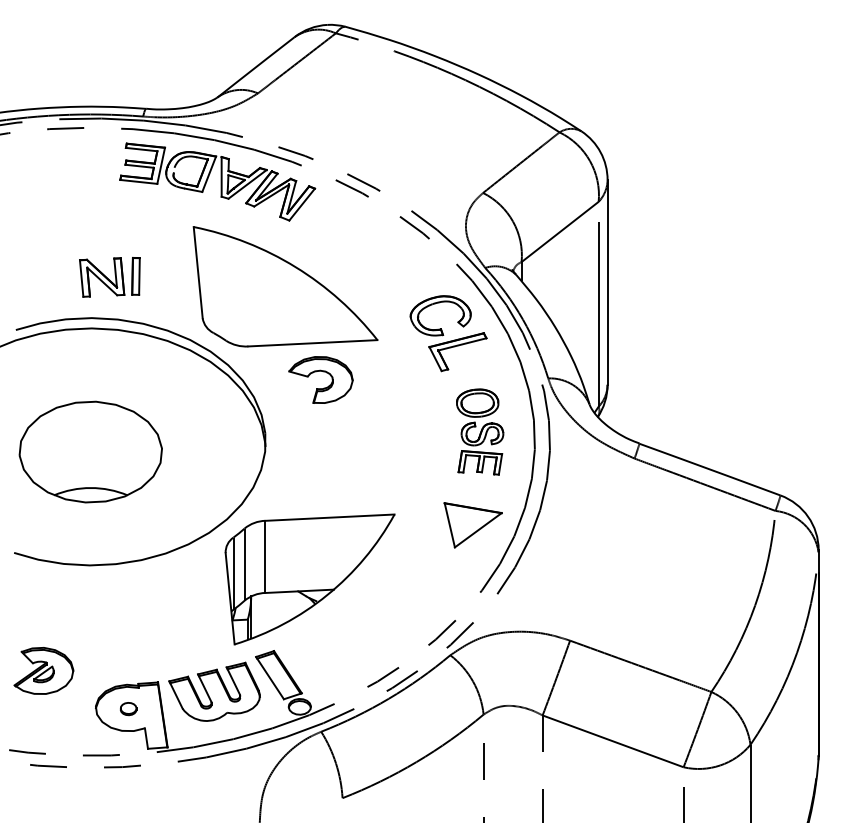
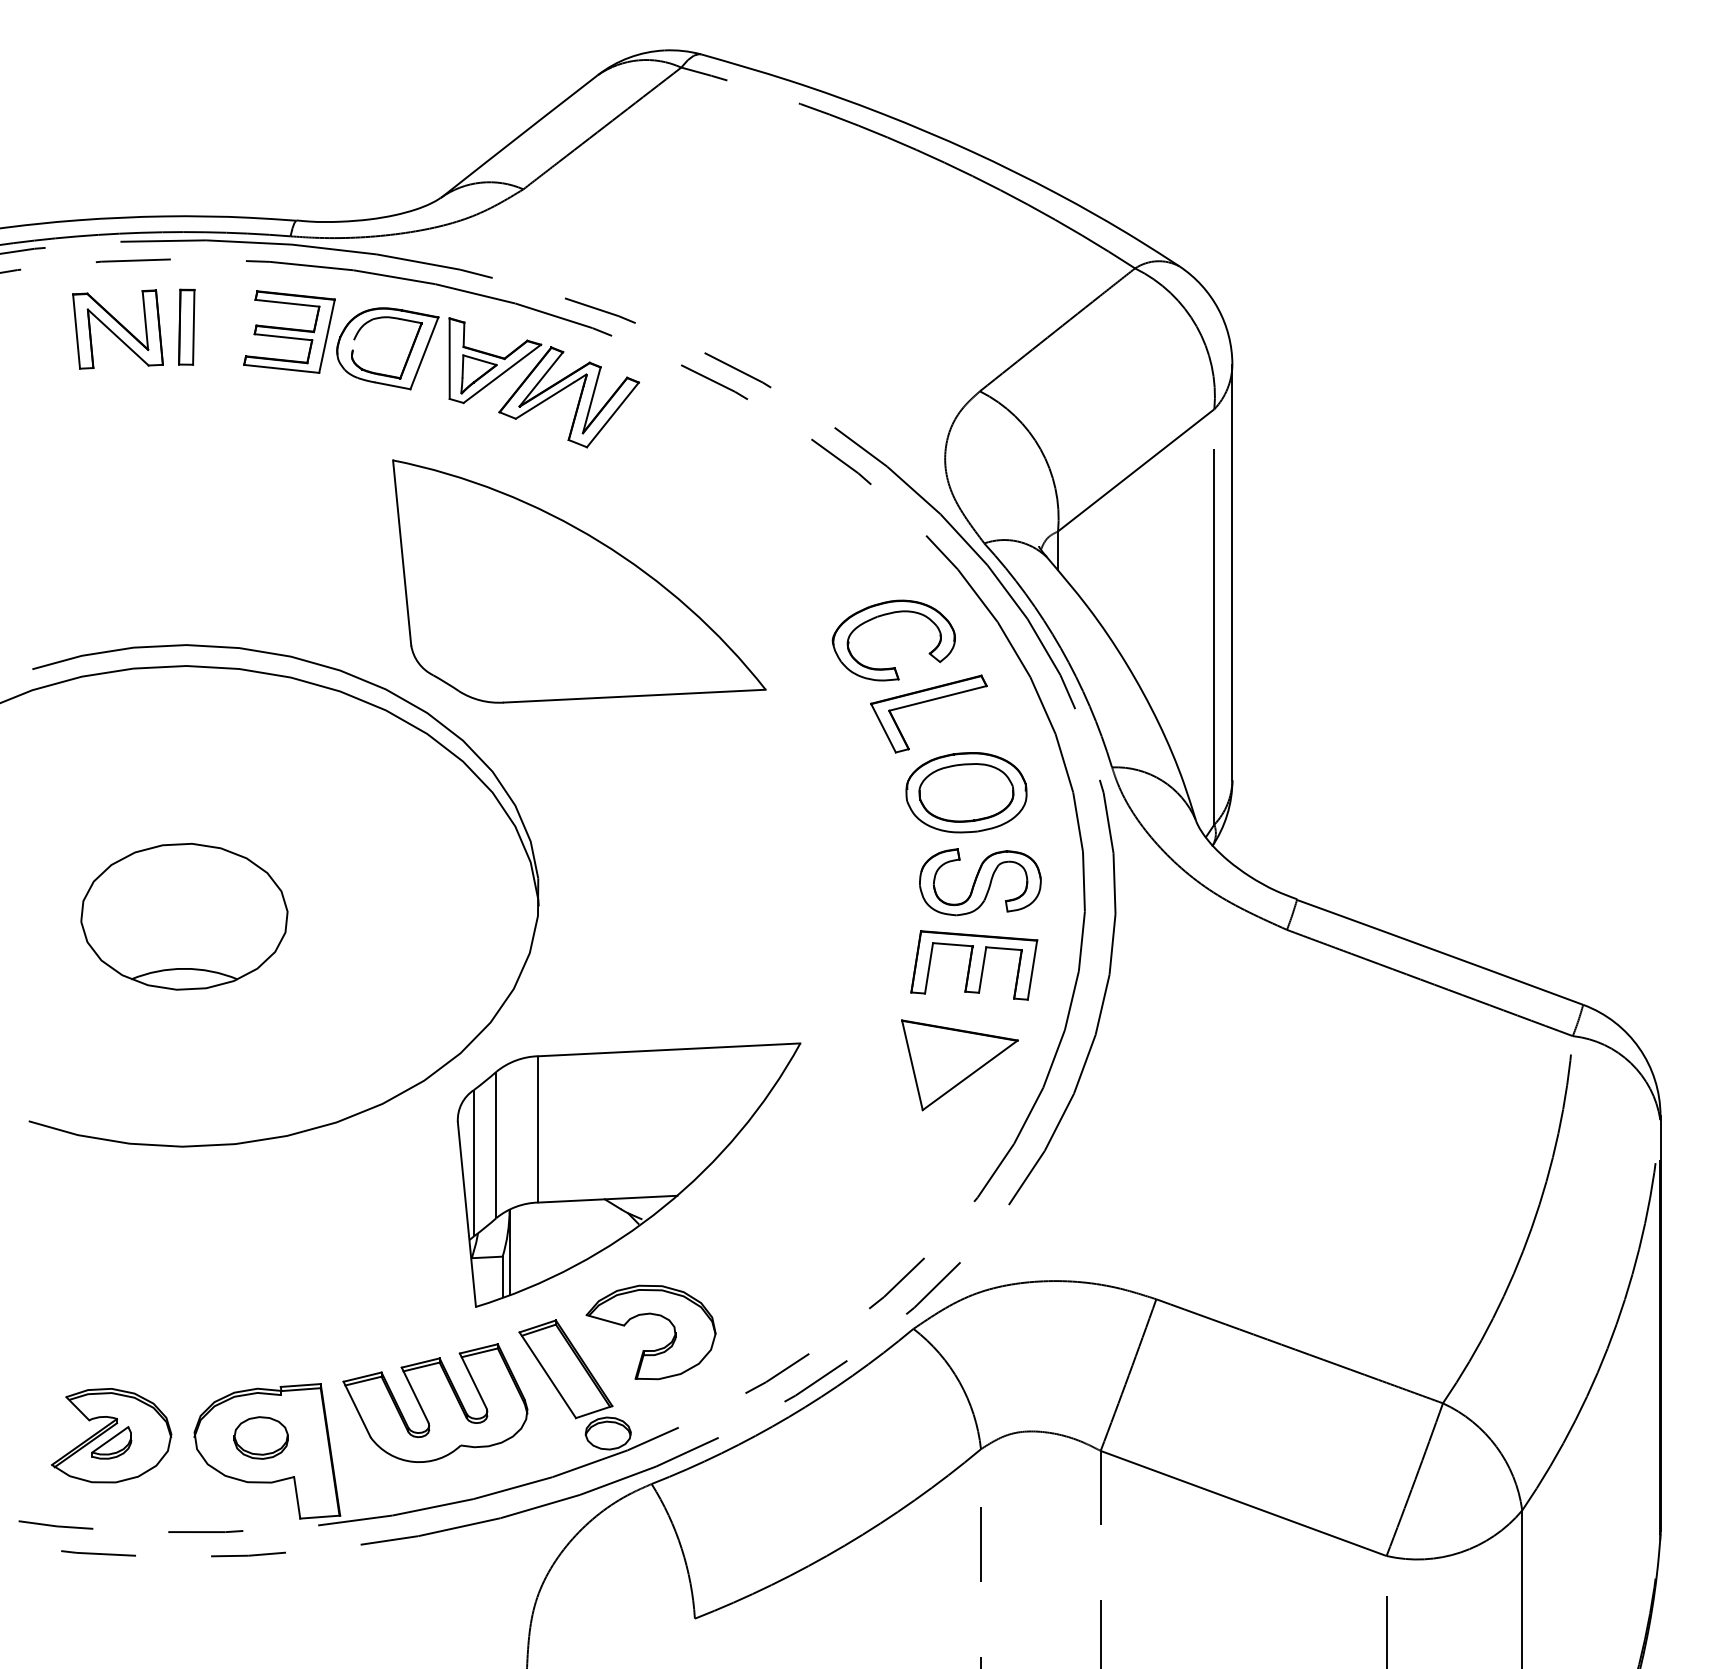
part: (109, 277) -> (132, 329), moved
part: (323, 372) -> (656, 1317), moved
part: (480, 431) -> (974, 875), size x1.43
part: (90, 451) -> (183, 915), size x0.71
part: (43, 670) -> (110, 1434), moved
part: (128, 708) -> (260, 1436), size x1.67

